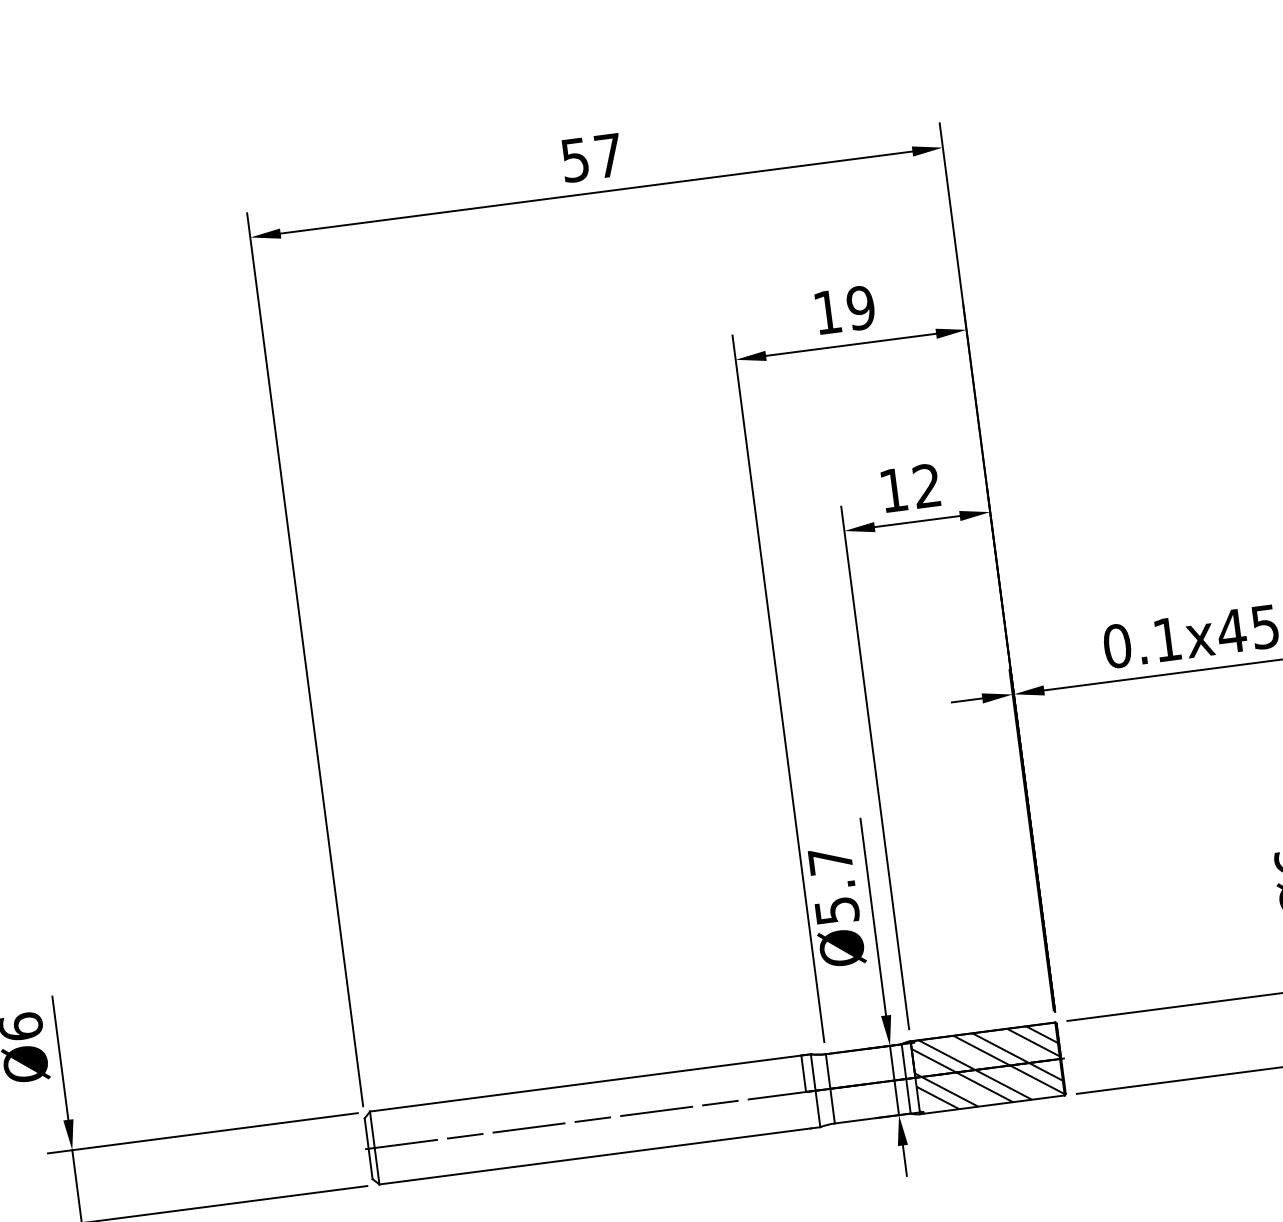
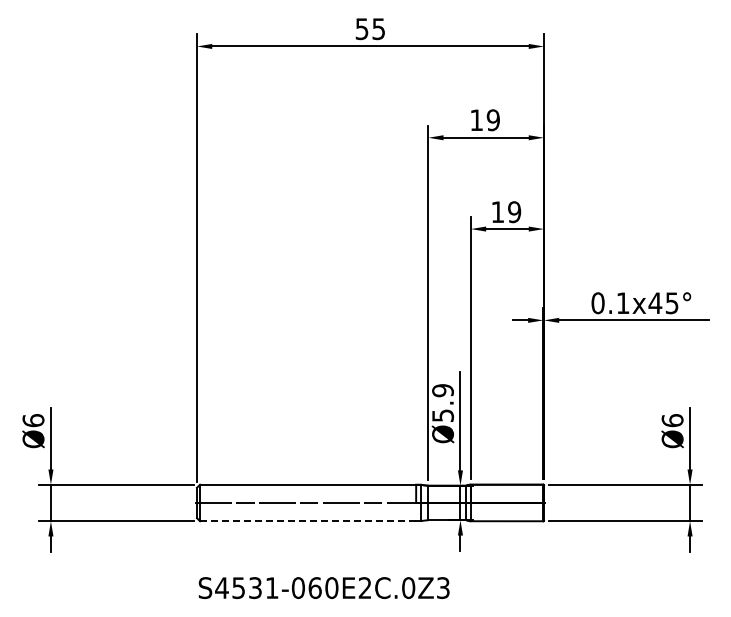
text: (608, 156) -> (378, 29), 57 -> 55
text: (927, 486) -> (514, 212), 12 -> 19
text: (829, 860) -> (442, 390), Ø5.7 -> Ø5.9
hatch: (986, 1067) -> (506, 502), removed
line: (595, 1156) -> (308, 521), solid -> dashed

